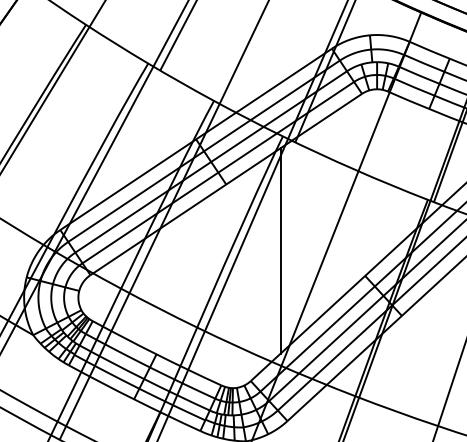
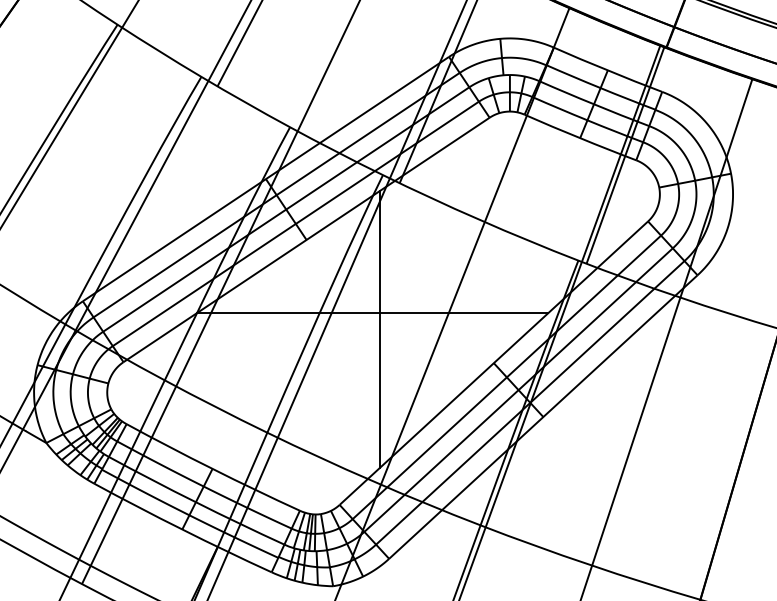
line: (275, 239) -> (372, 313), added

